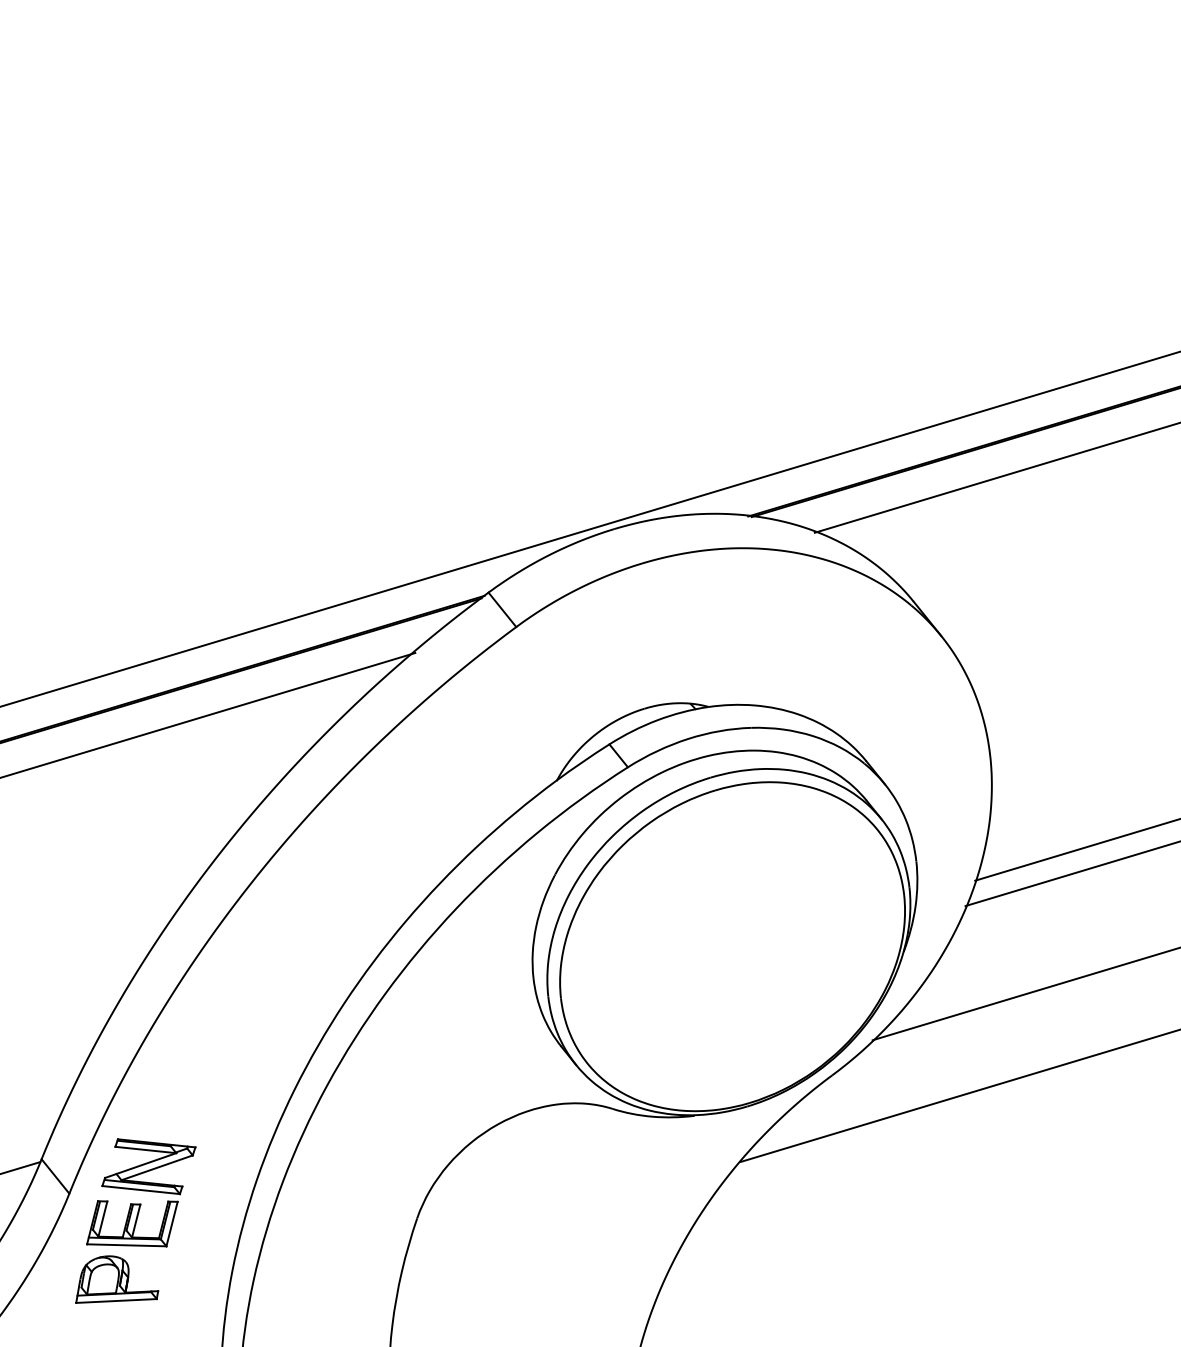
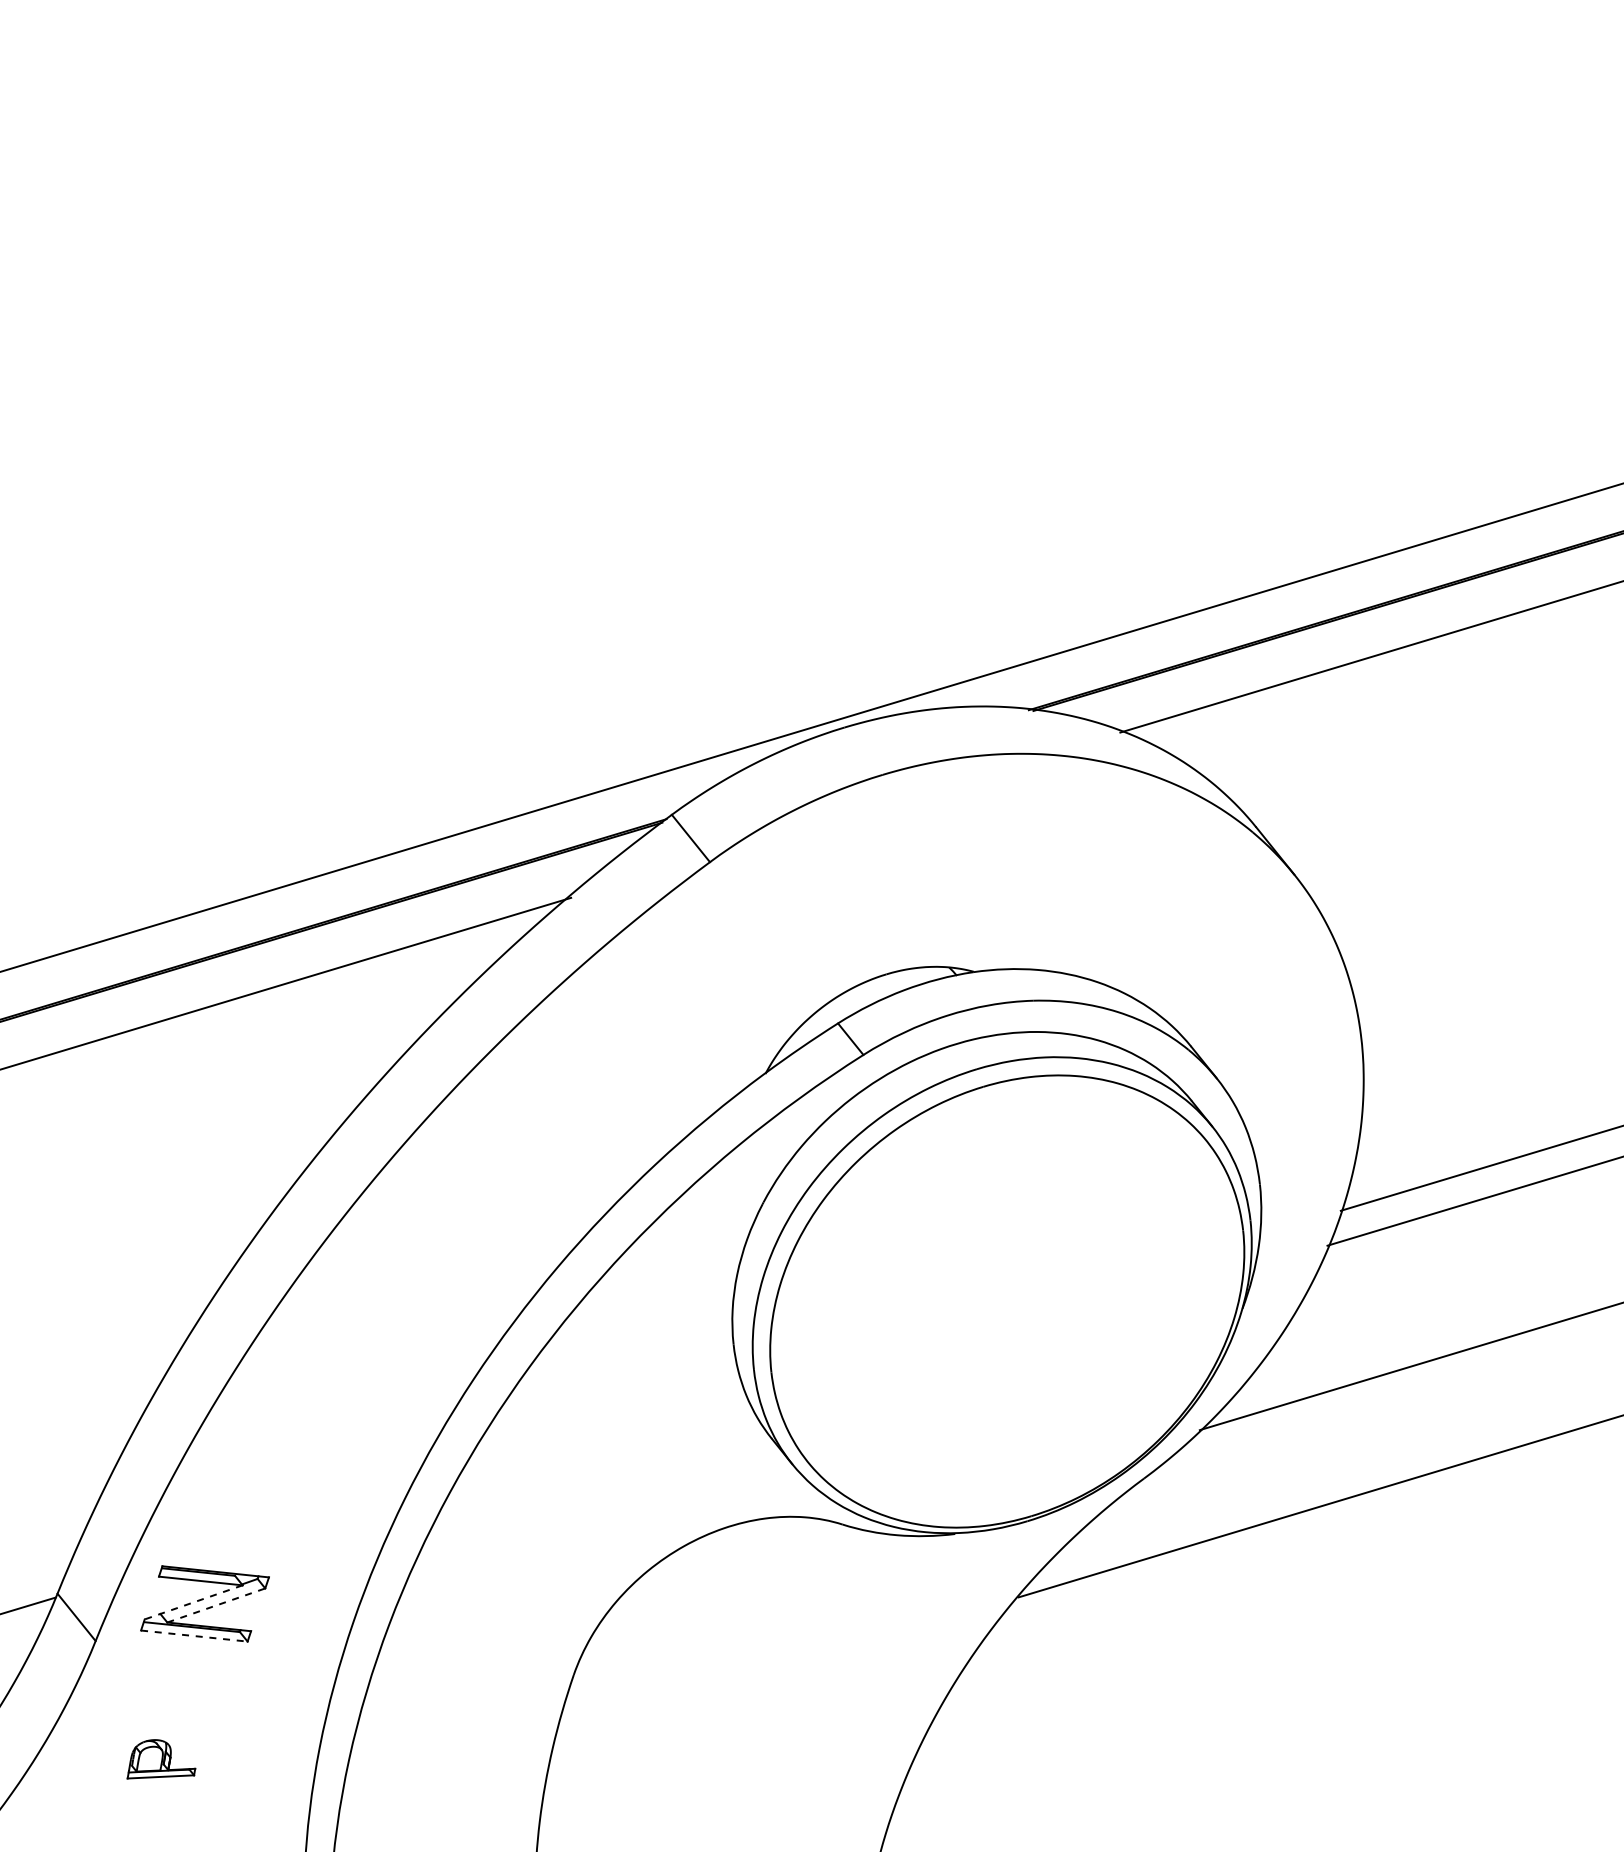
line: (140, 1165) -> (193, 1602), solid -> dashed
line: (157, 1167) -> (216, 1605), solid -> dashed
line: (141, 1190) -> (194, 1636), solid -> dashed
part: (132, 1223) -> (182, 1682), removed
part: (117, 1279) -> (161, 1759), size x0.6

